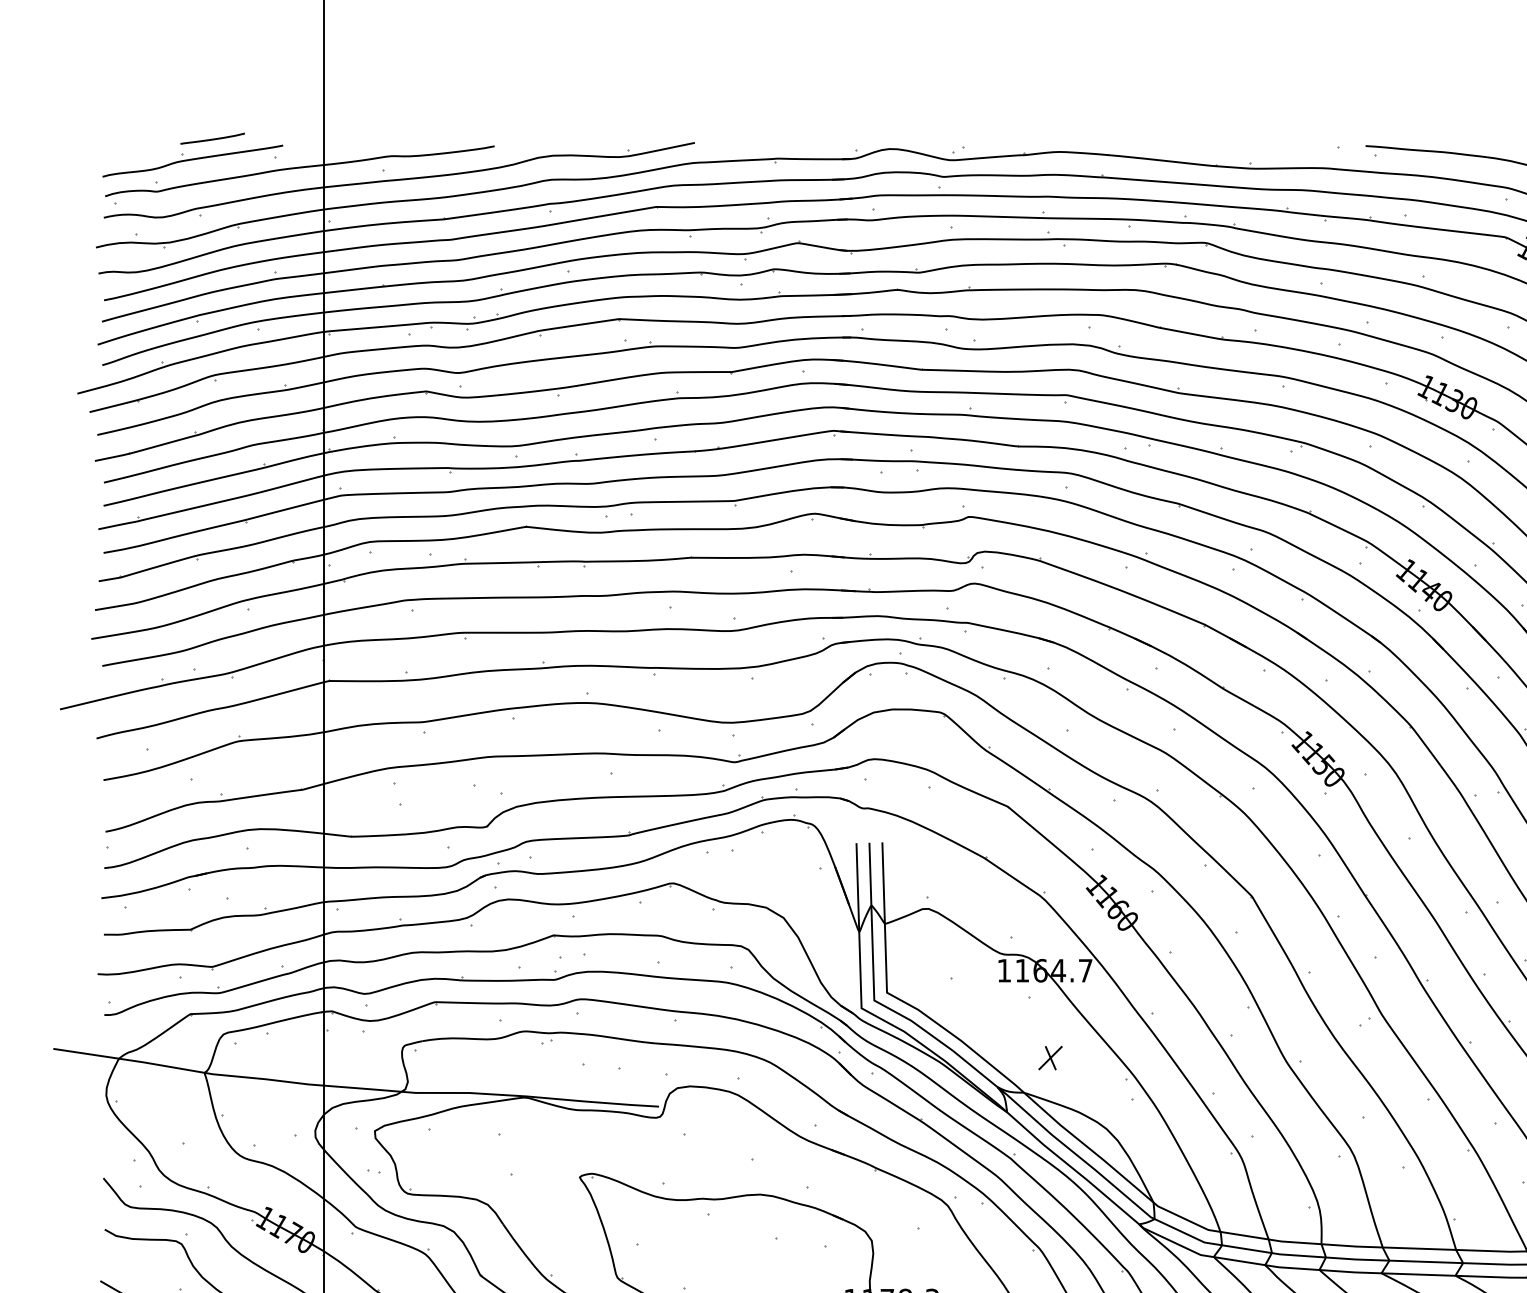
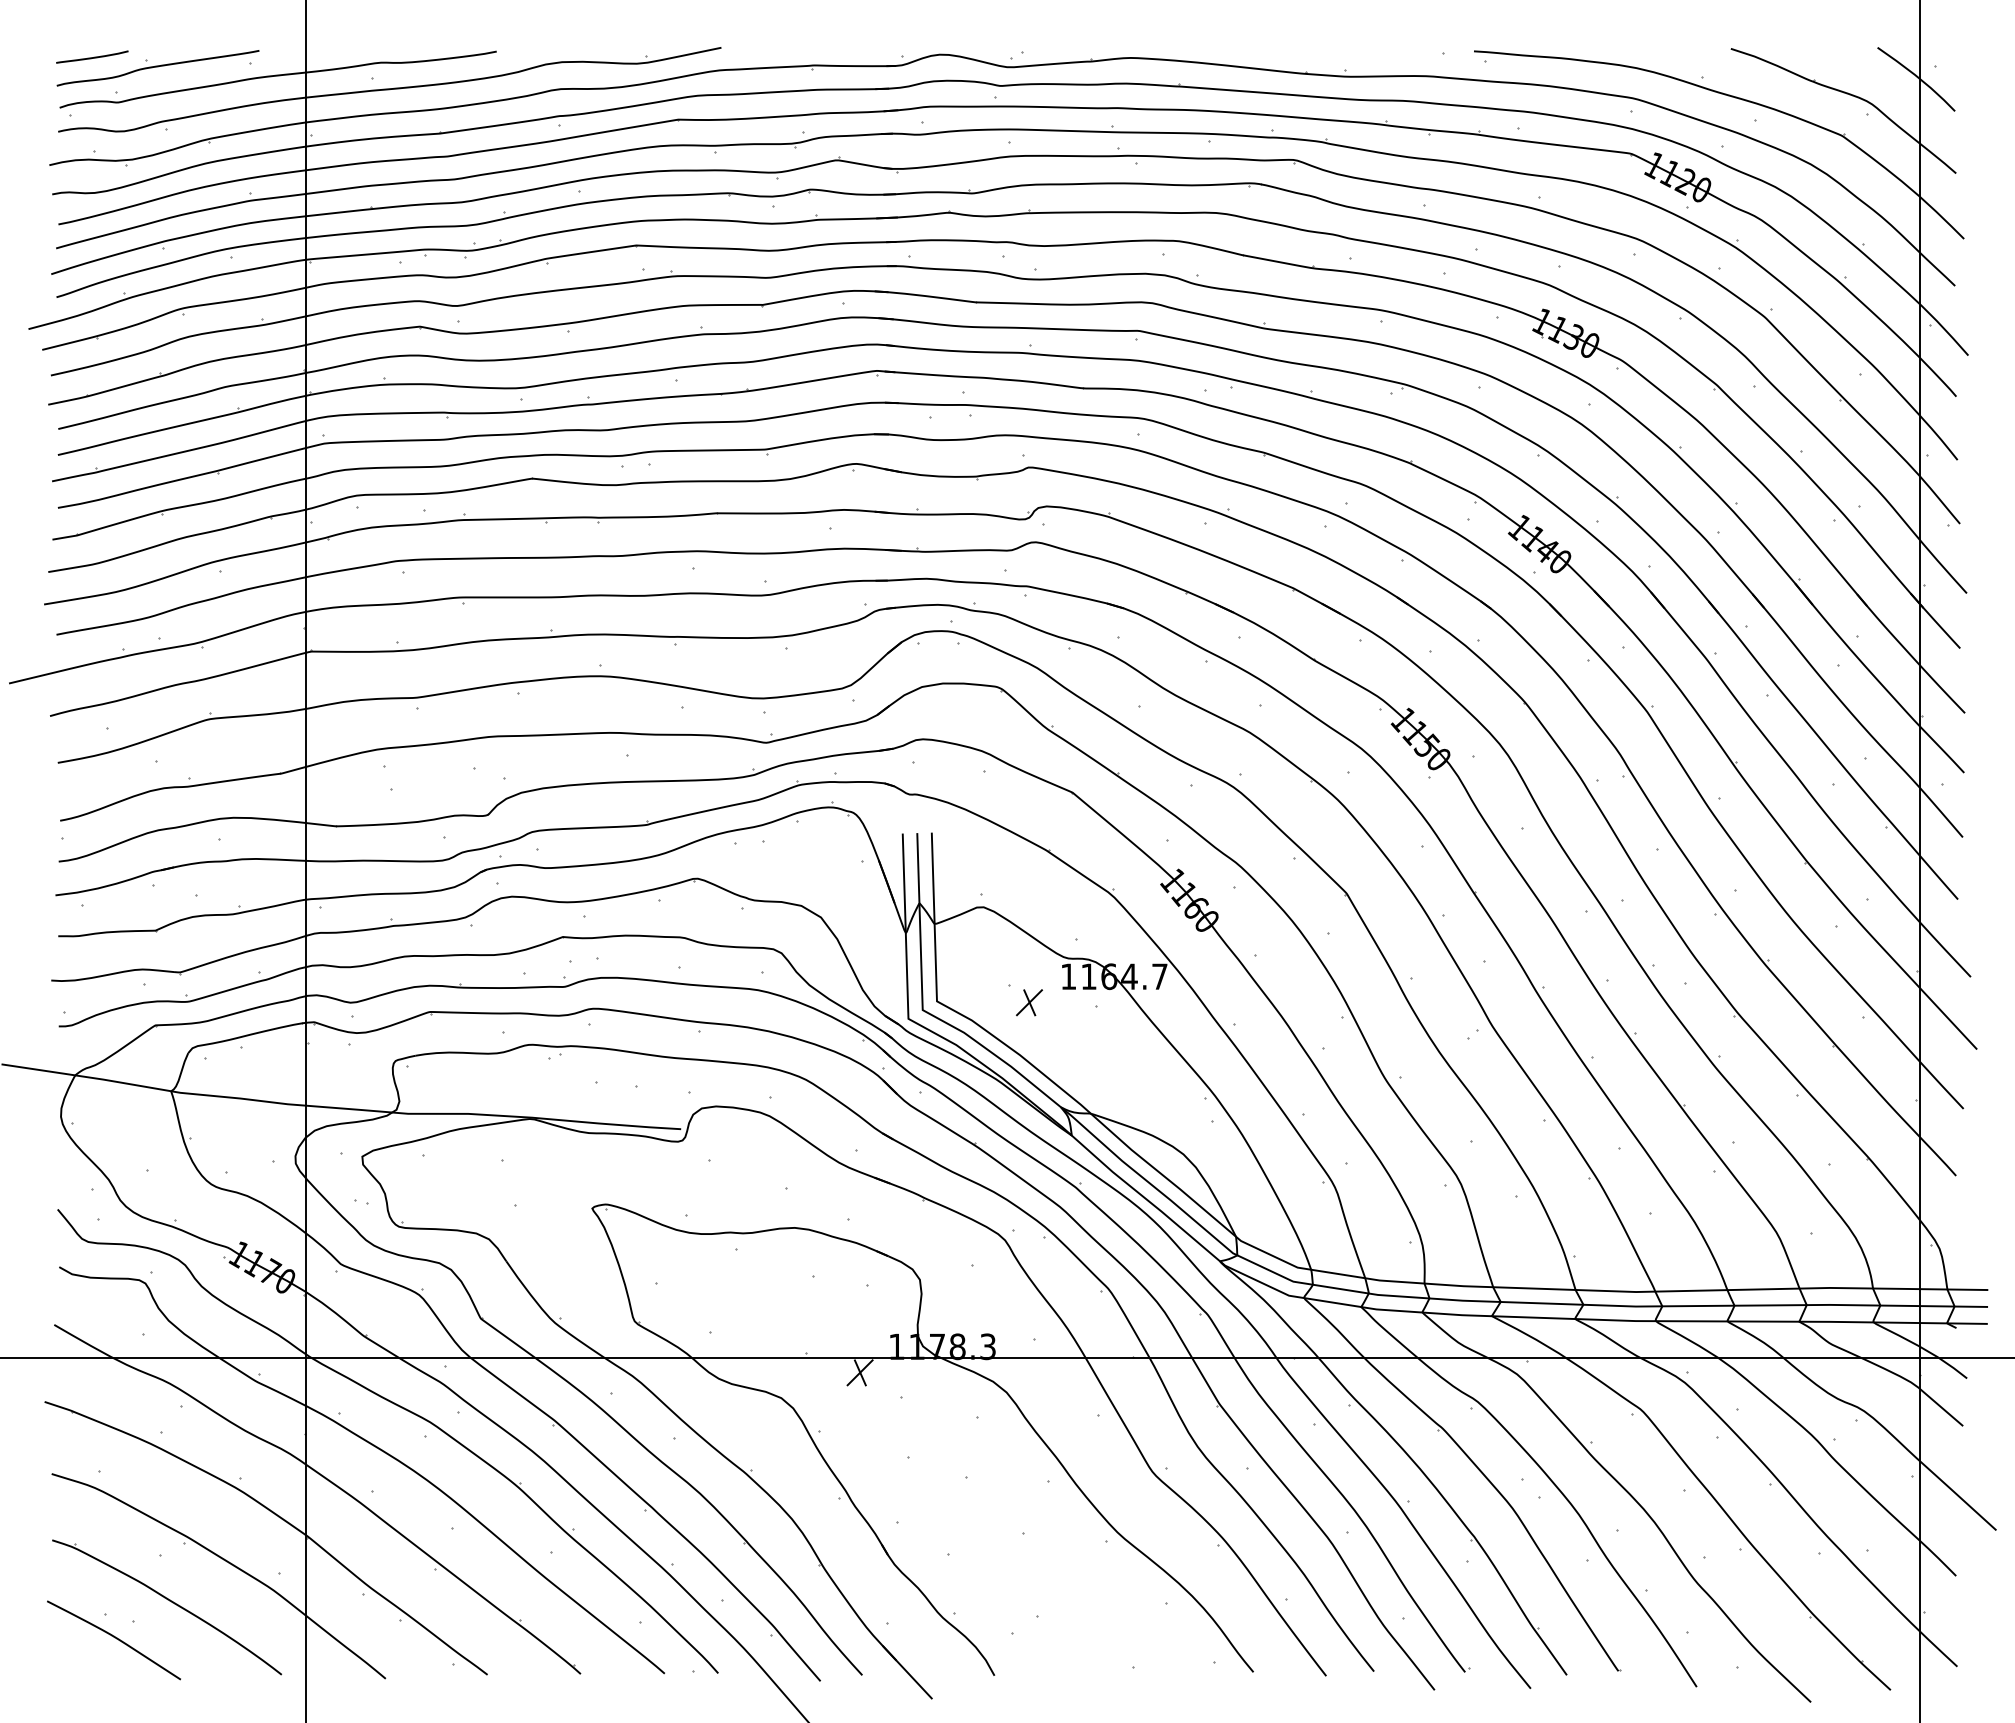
curve: (212, 139) -> (92, 57), moved
part: (1050, 1057) -> (1029, 1002), moved

